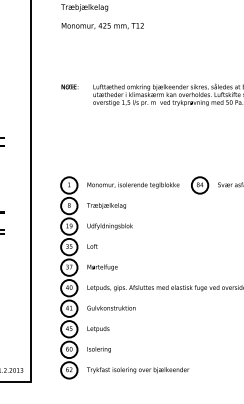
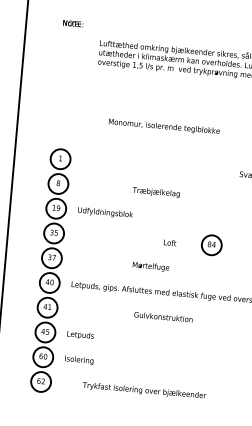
text: (69, 86) -> (72, 23), moved
text: (133, 185) -> (164, 127), moved
part: (200, 185) -> (212, 245), moved
text: (106, 205) -> (156, 191), moved
text: (92, 246) -> (170, 242), moved
text: (102, 267) -> (150, 266), moved
text: (111, 307) -> (163, 316), moved
text: (138, 370) -> (144, 391), moved

